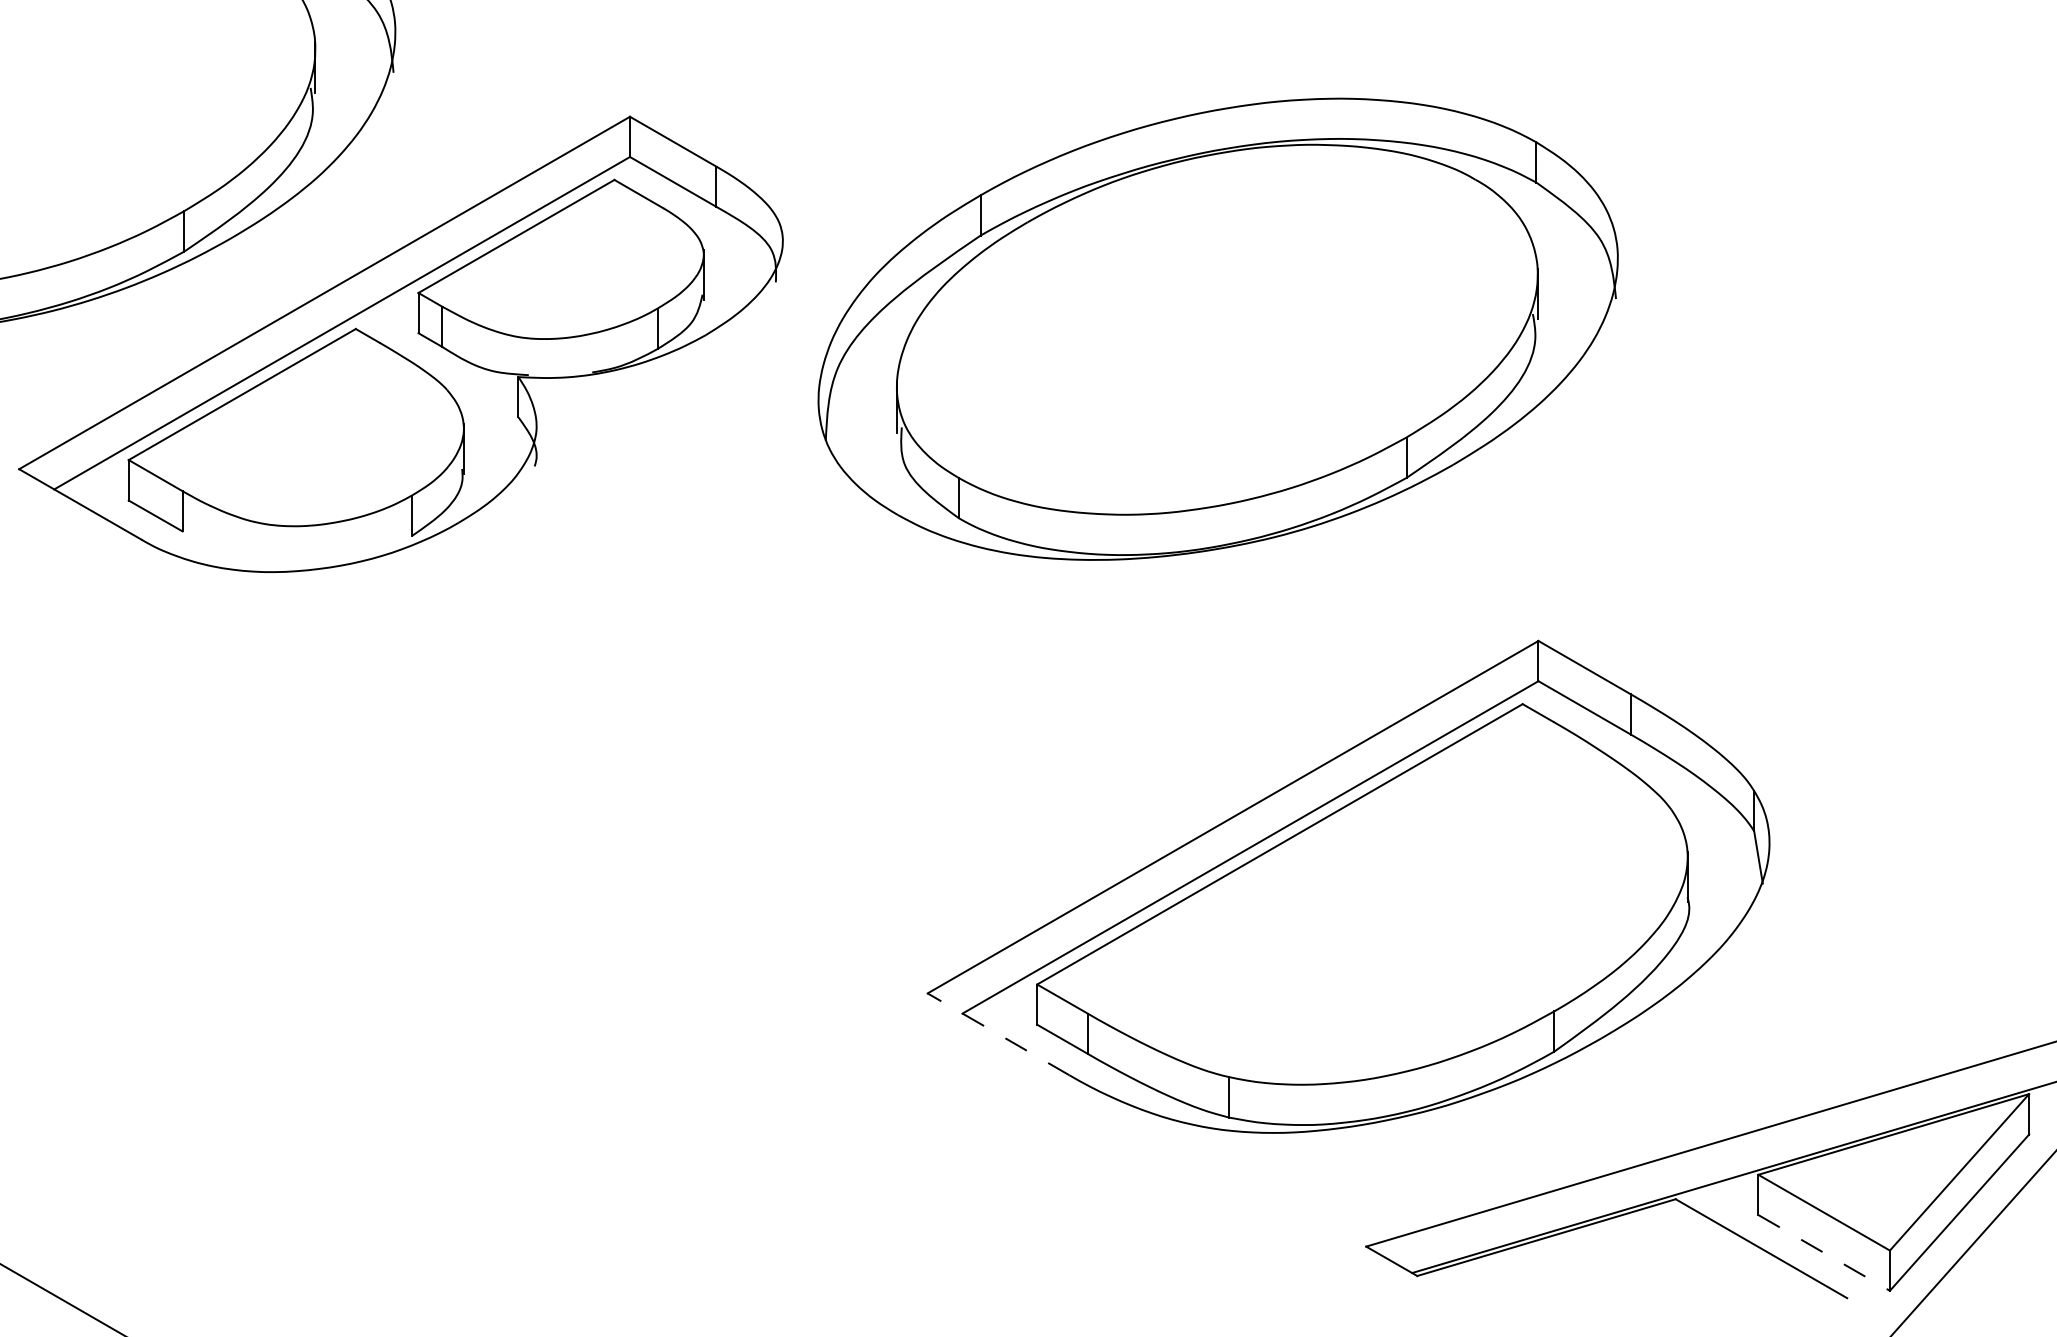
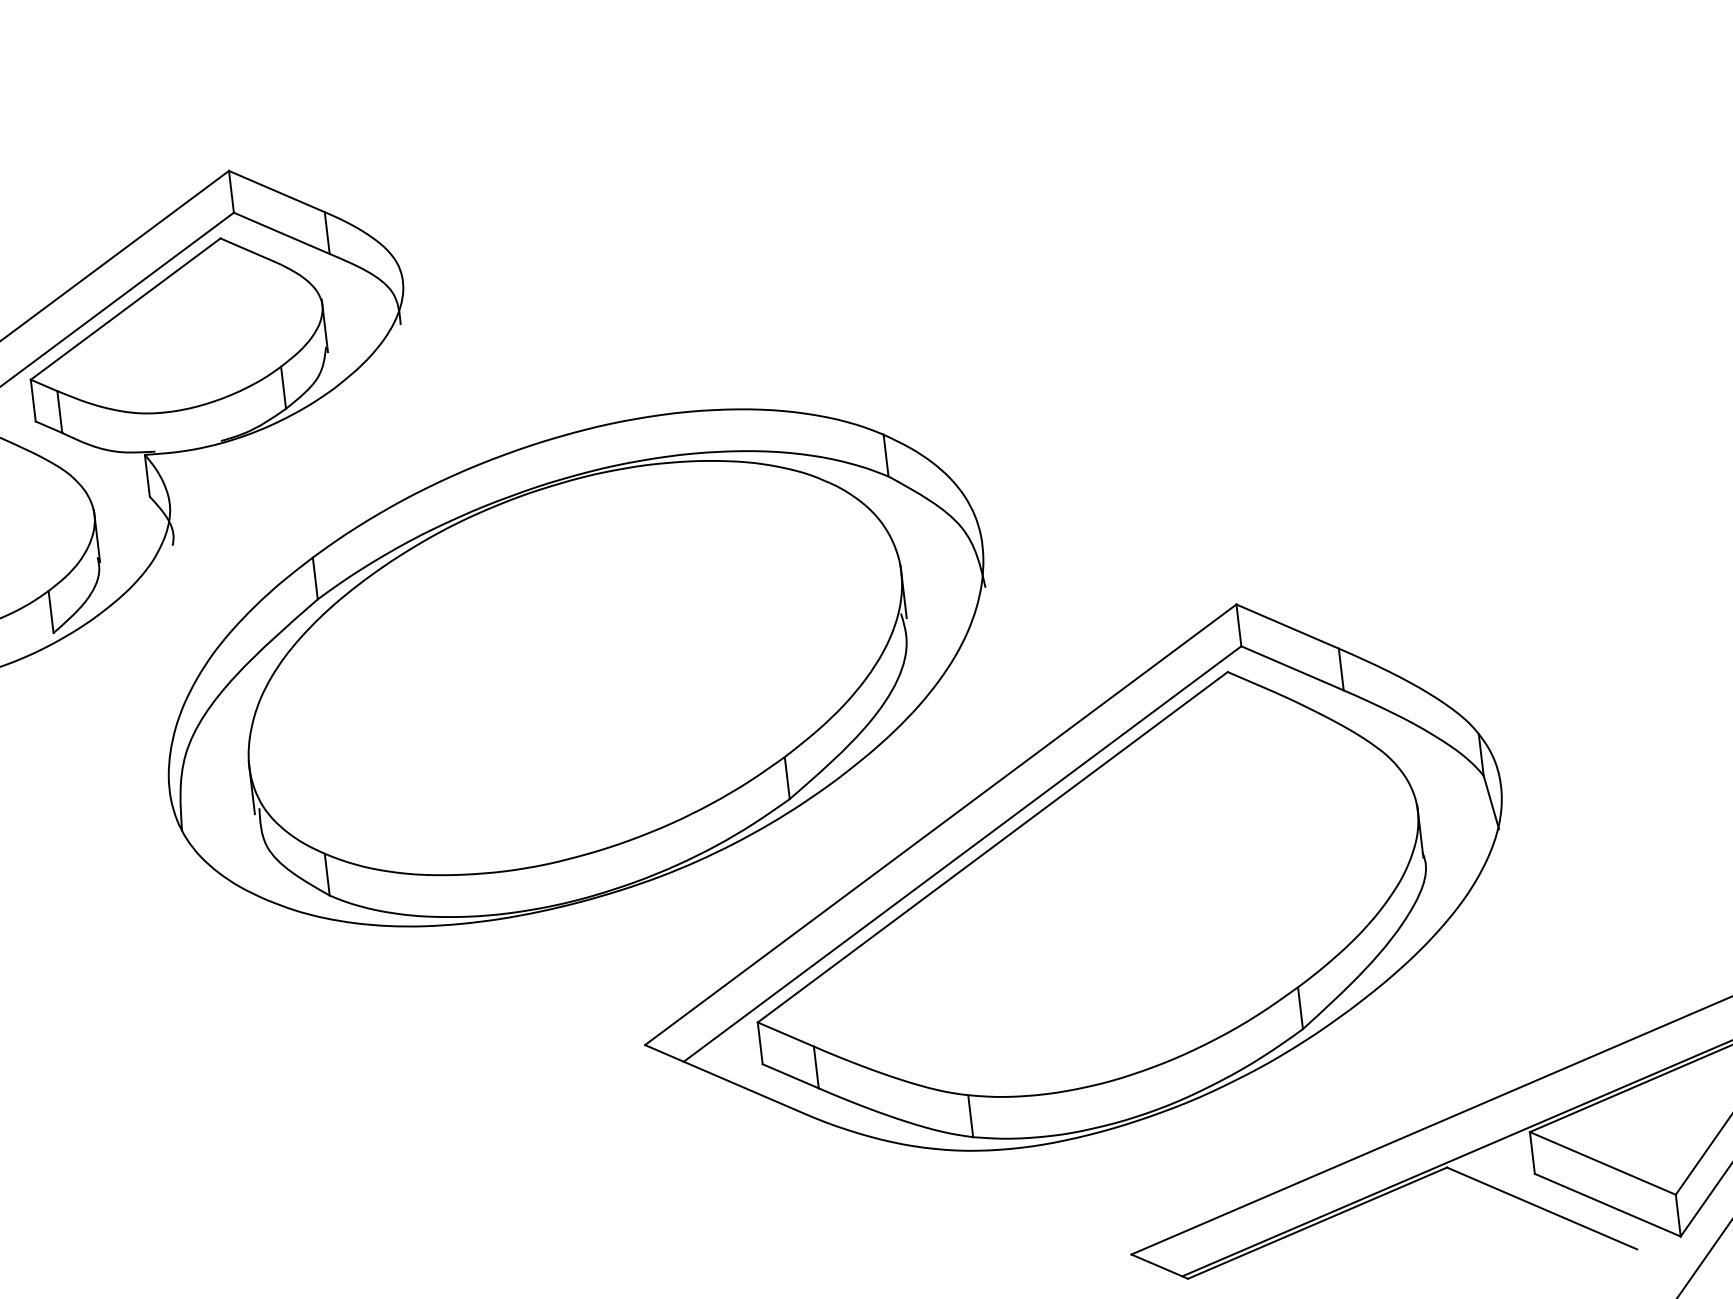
part: (1217, 328) -> (575, 666), moved
line: (998, 1034) -> (723, 1079), dashed -> solid
line: (1824, 1252) -> (1608, 1204), dashed -> solid

